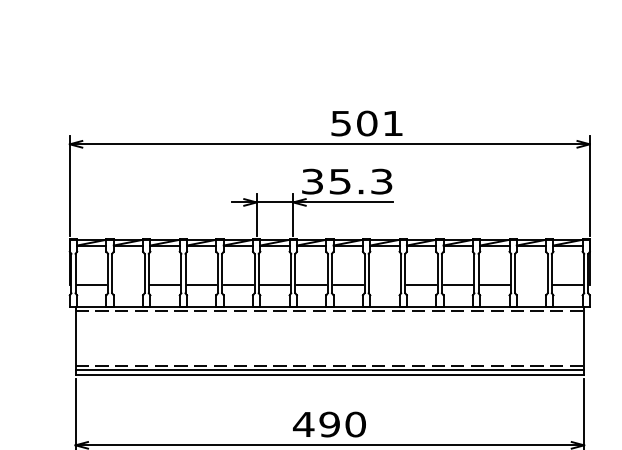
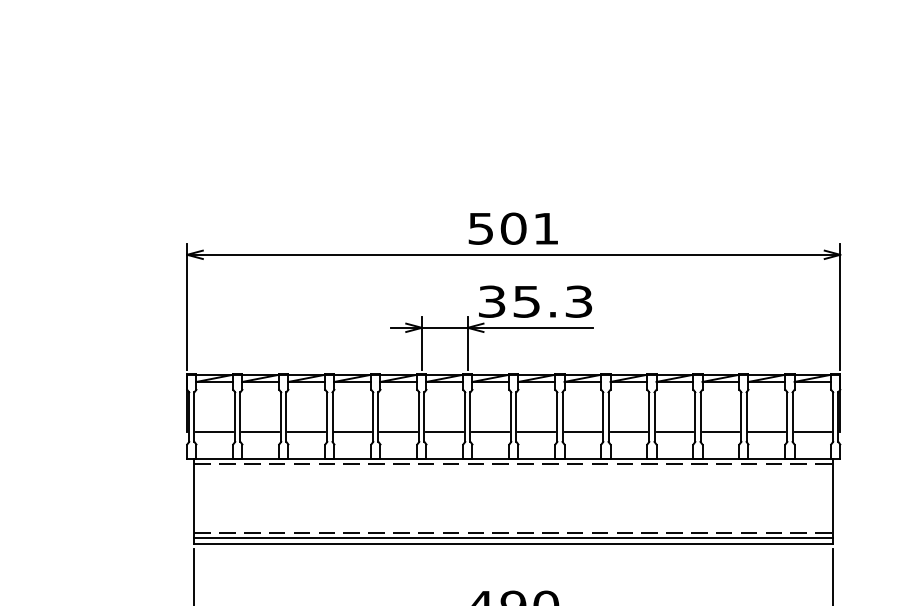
text: (366, 123) -> (512, 228), moved
line: (128, 285) -> (260, 432), added
line: (384, 285) -> (582, 432), added
line: (531, 285) -> (766, 432), added

